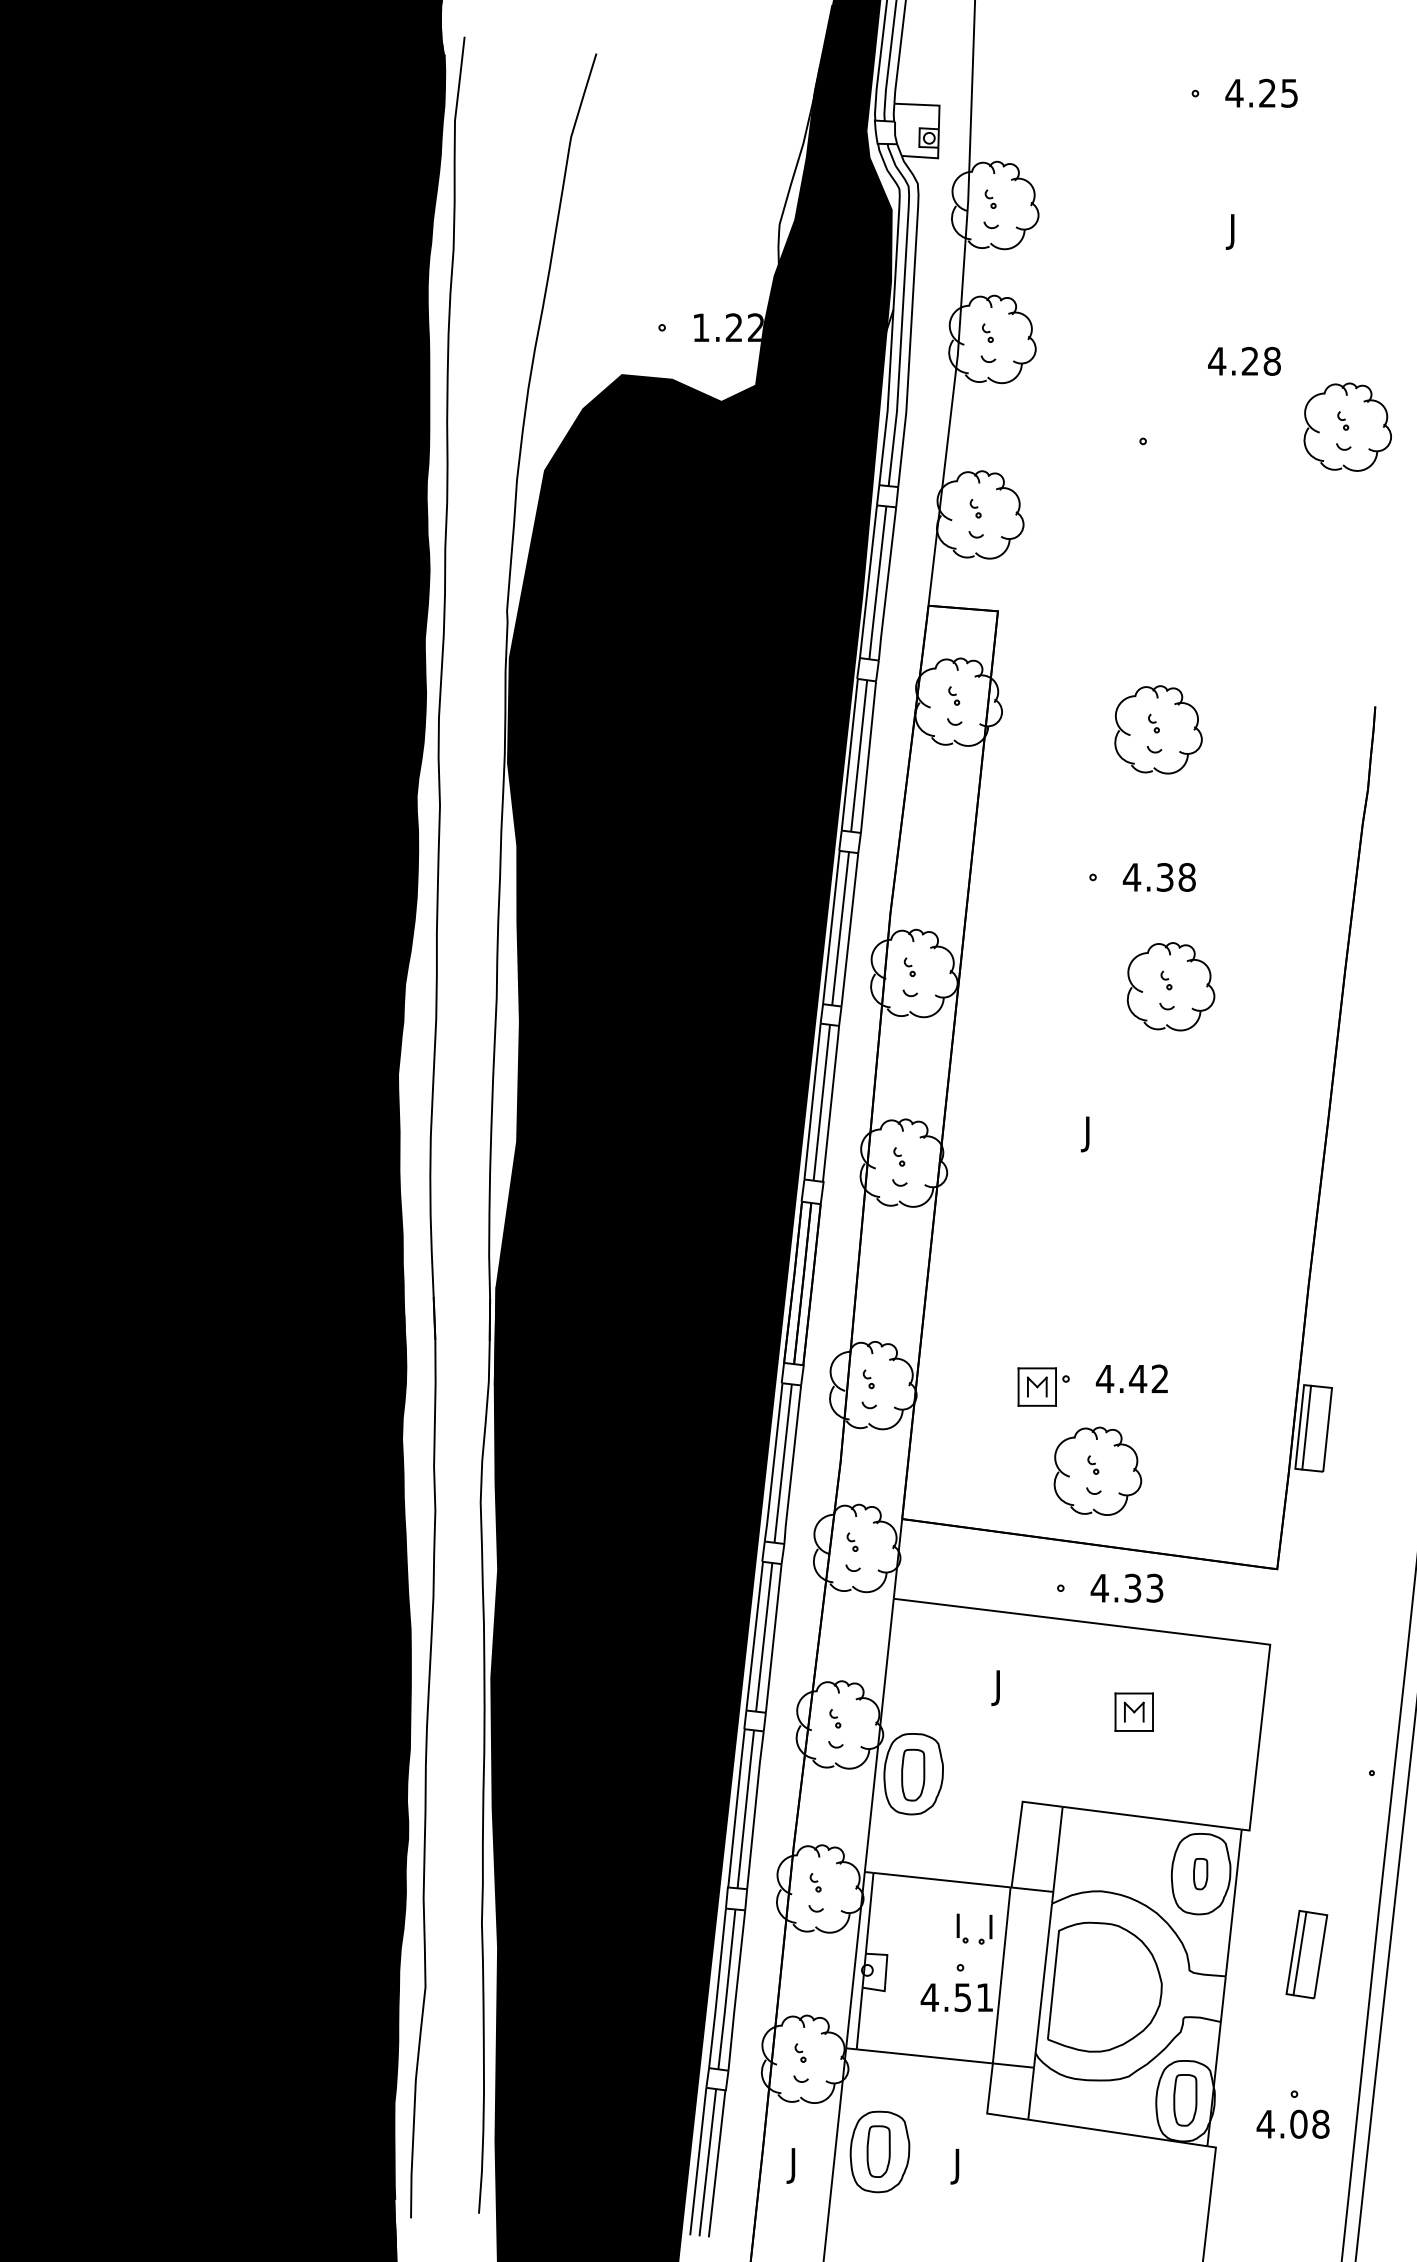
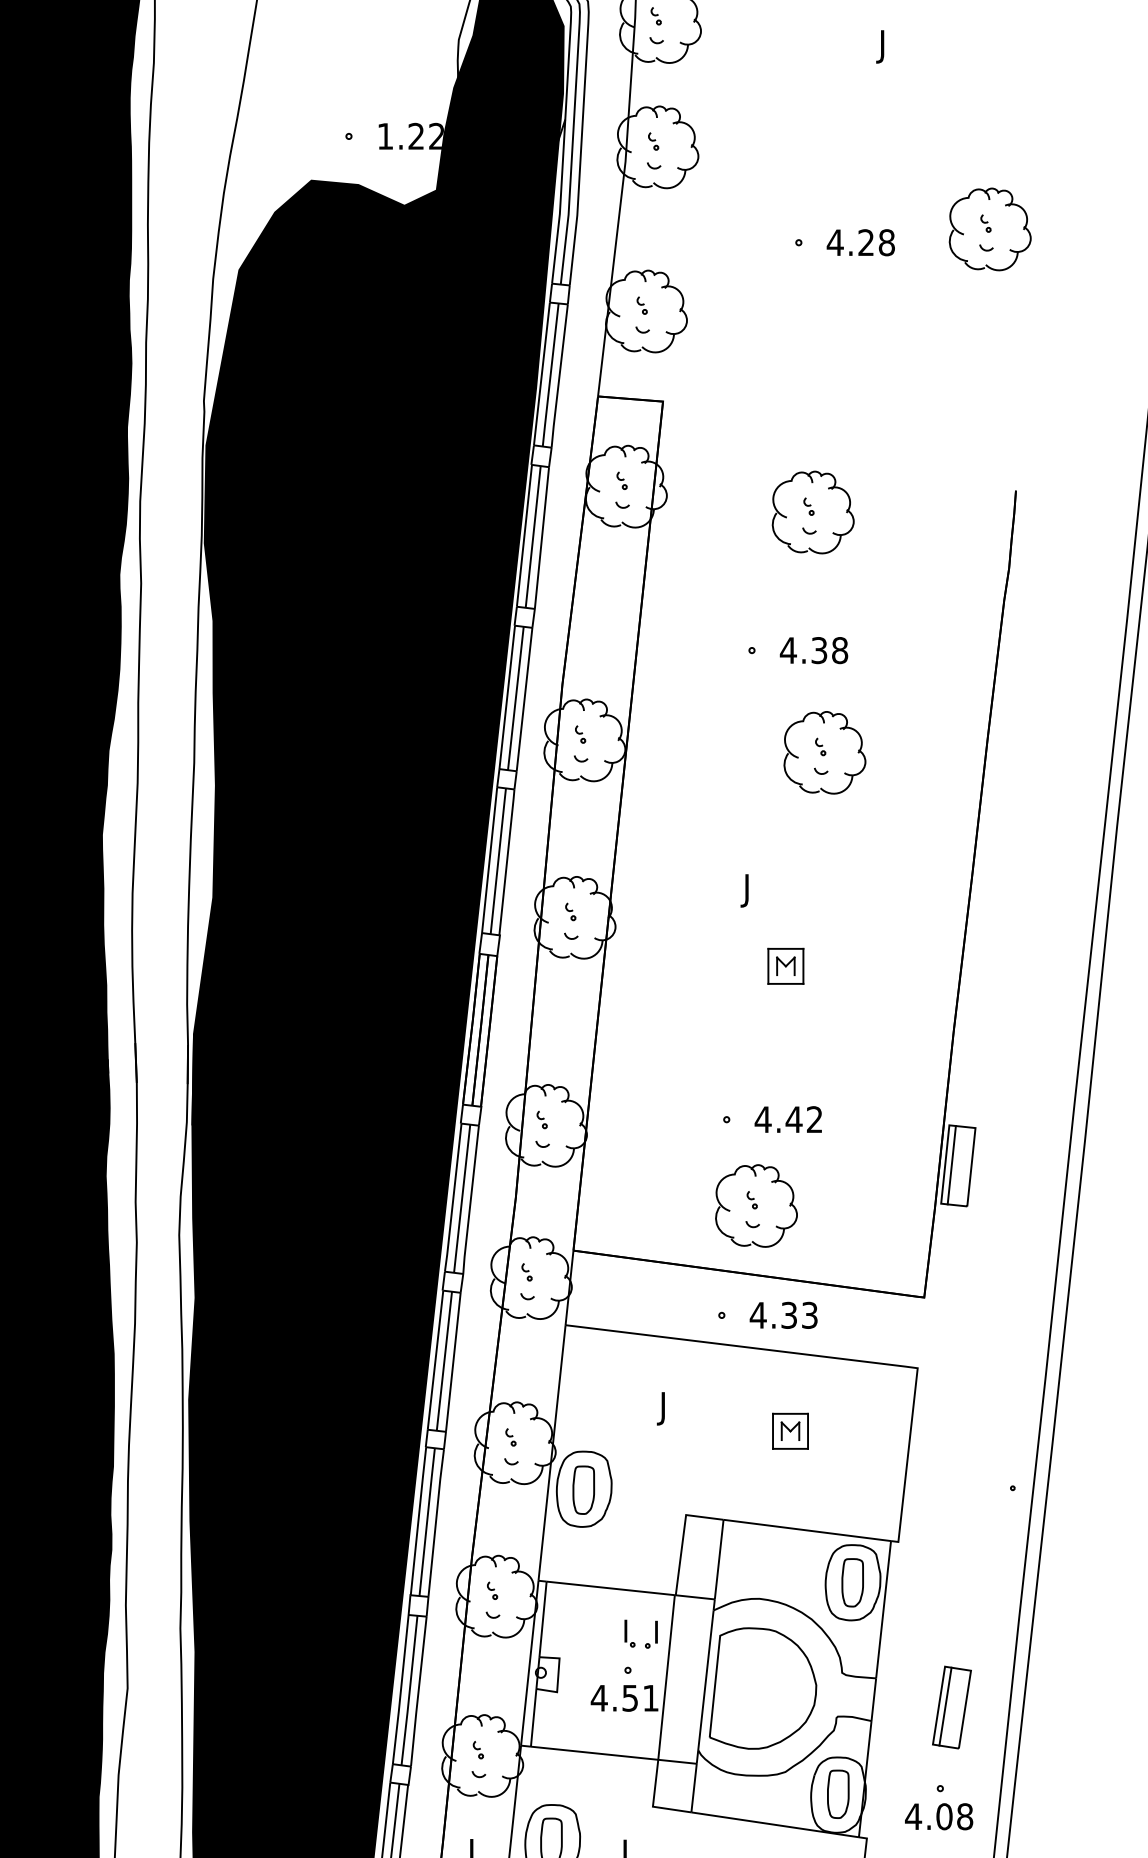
text: (1244, 361) -> (860, 242), moved
part: (1036, 1386) -> (785, 965), moved
part: (1200, 1873) -> (852, 1582), size x1.67
part: (1306, 1954) -> (951, 1707), moved

